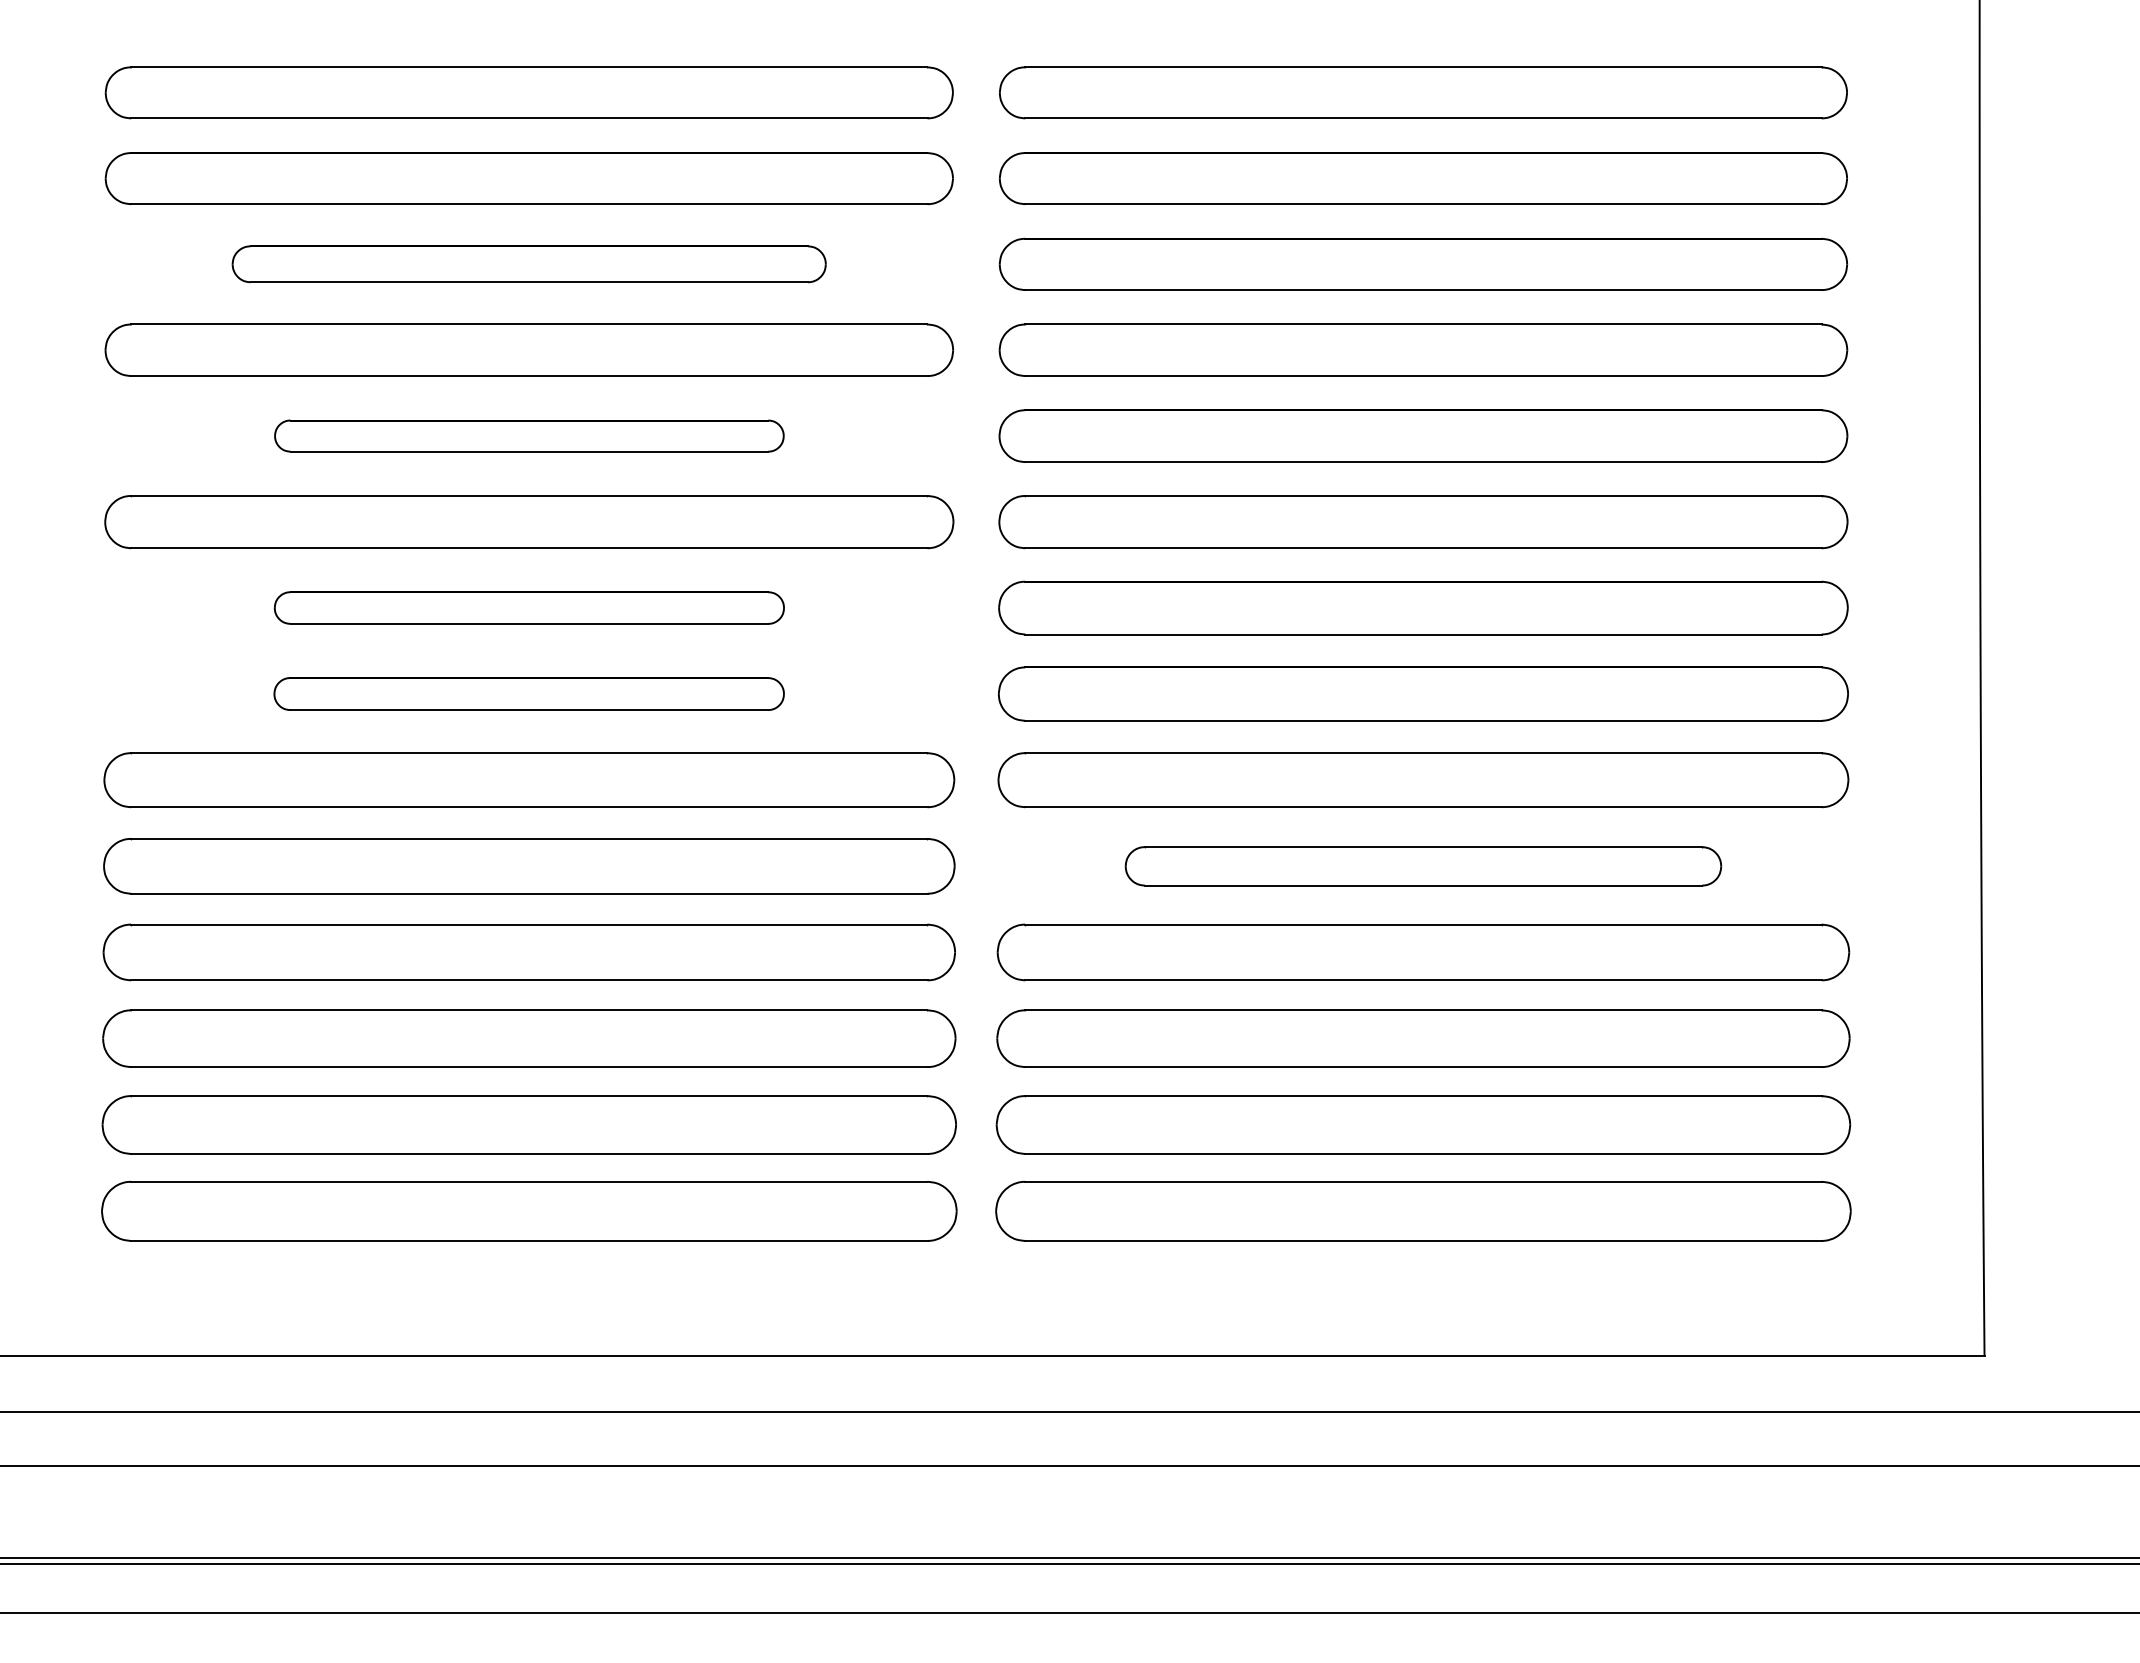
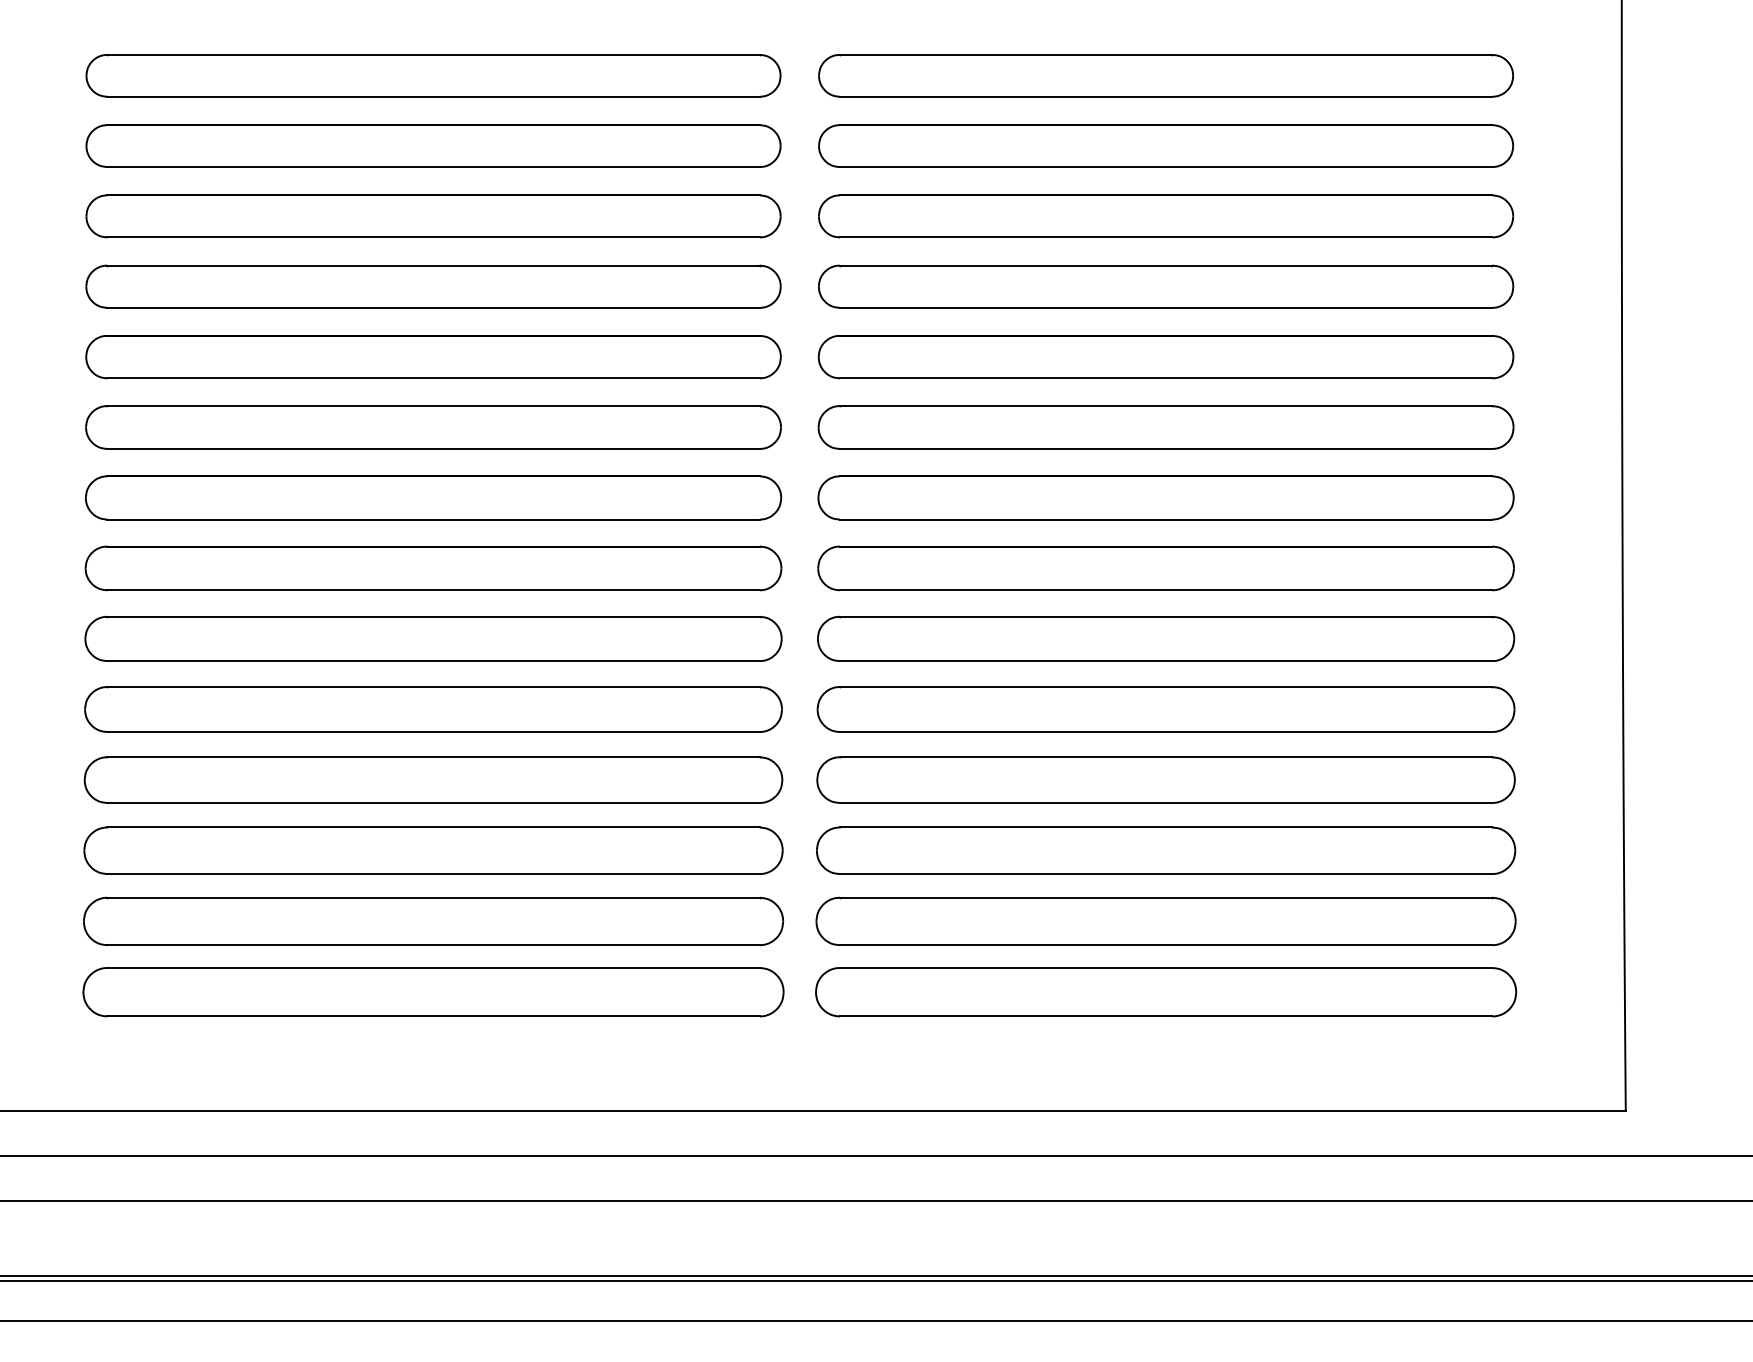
part: (528, 263) -> (432, 215), size x1.43
part: (529, 435) -> (433, 356), size x1.67
part: (529, 607) -> (433, 497), size x1.67
part: (528, 693) -> (432, 567), size x1.67
part: (1423, 866) -> (1166, 709), size x1.43

